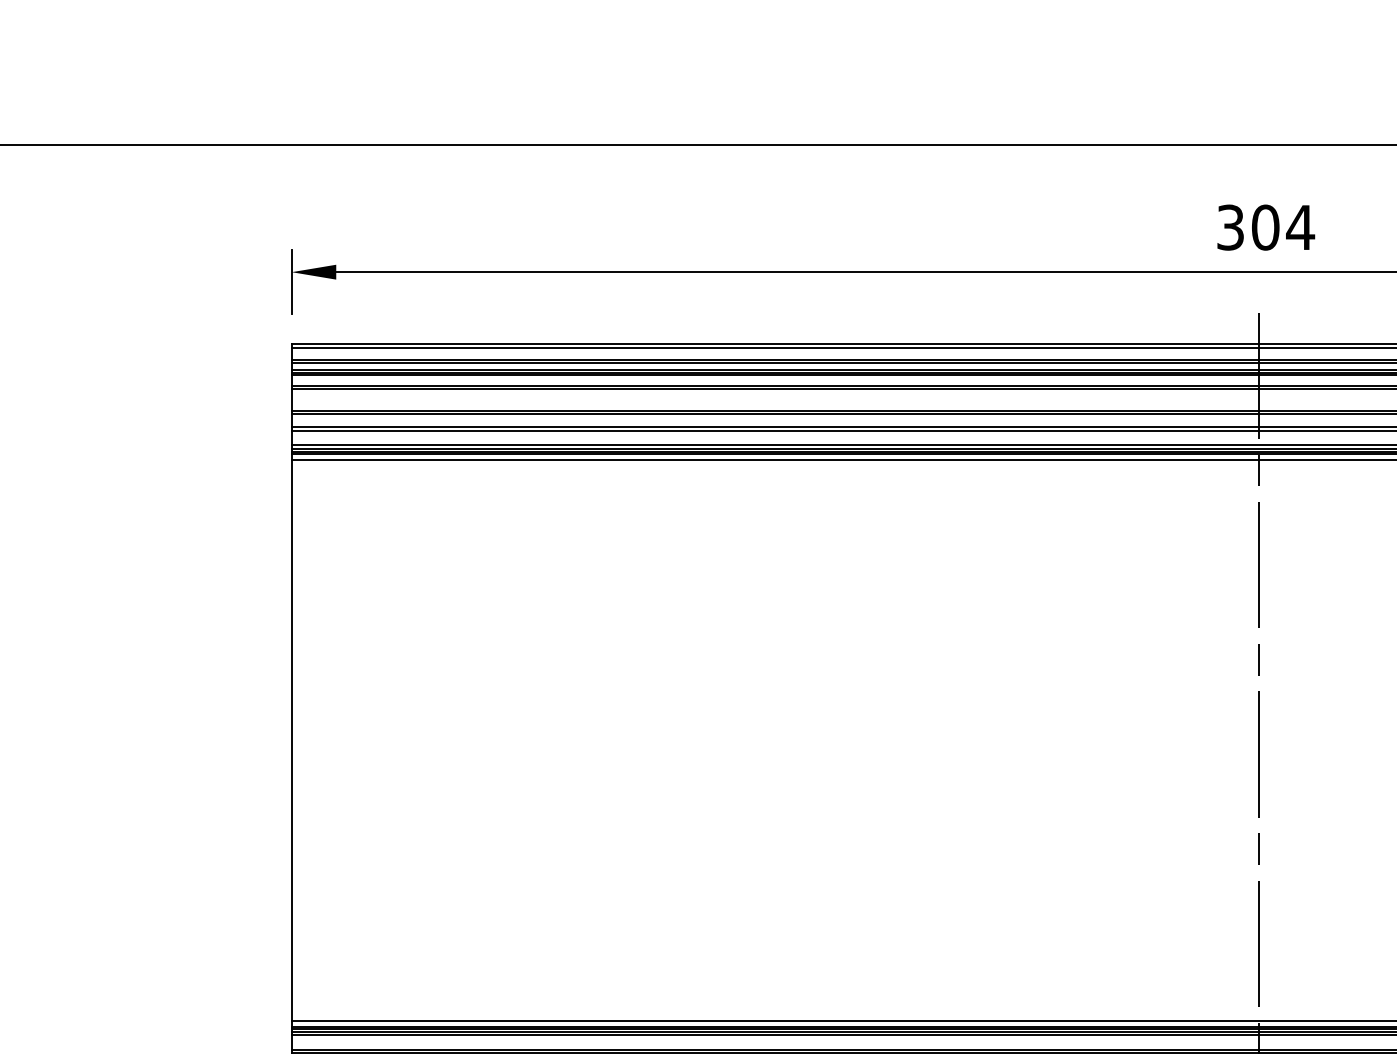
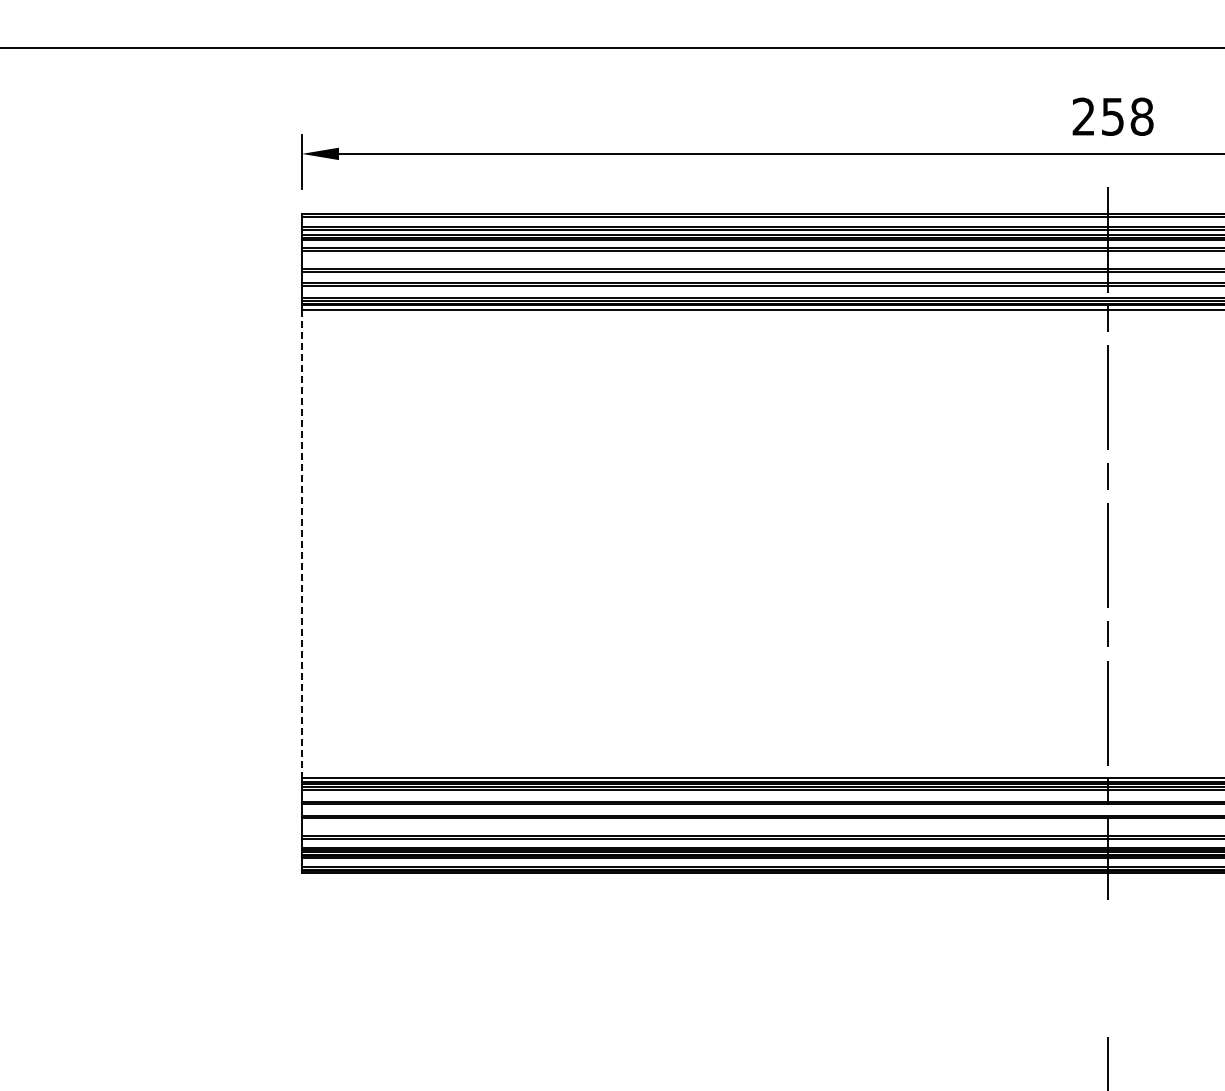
text: (1266, 227) -> (1113, 116), 304 -> 258
line: (291, 740) -> (301, 543), solid -> dashed

